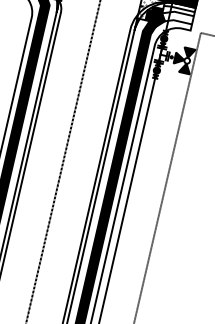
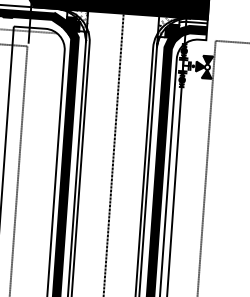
fill: (176, 17) -> (192, 30), added

